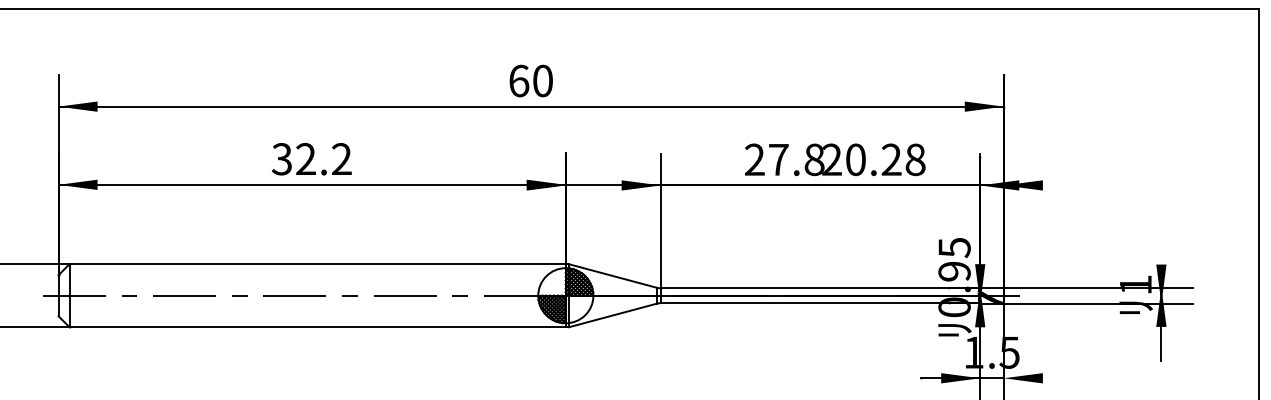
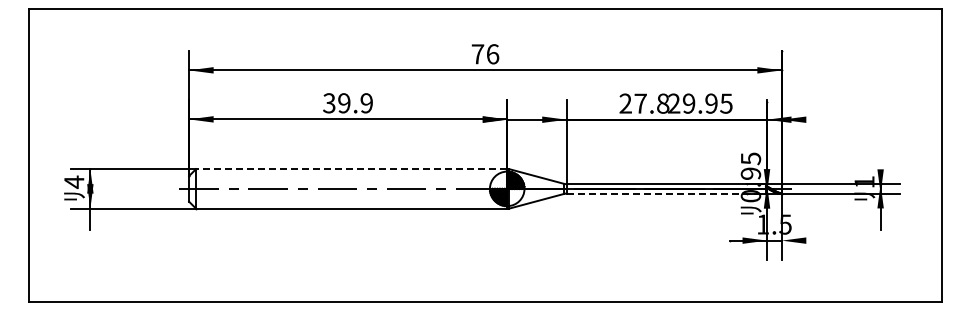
text: (531, 81) -> (485, 54), 60 -> 76
text: (323, 159) -> (355, 103), 32.2 -> 39.9
text: (885, 159) -> (707, 103), 20.28 -> 29.95
line: (317, 264) -> (351, 169), solid -> dashed
line: (821, 303) -> (667, 193), solid -> dashed

